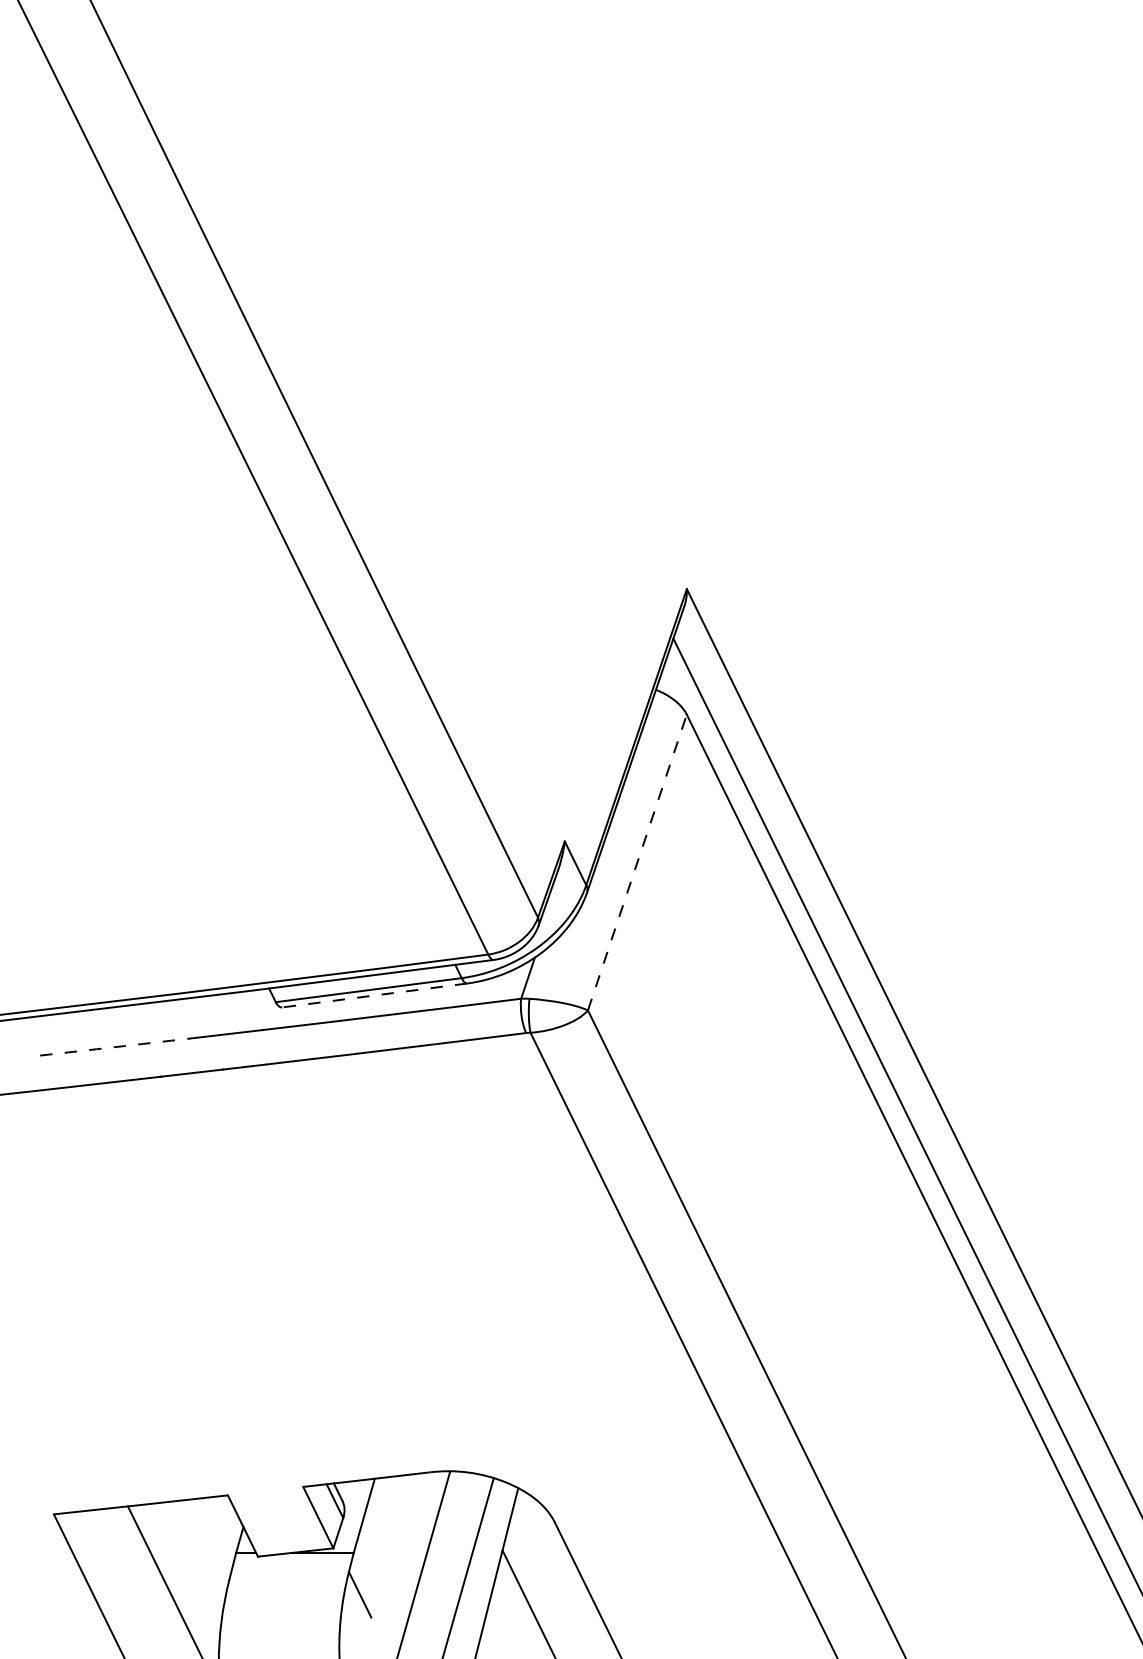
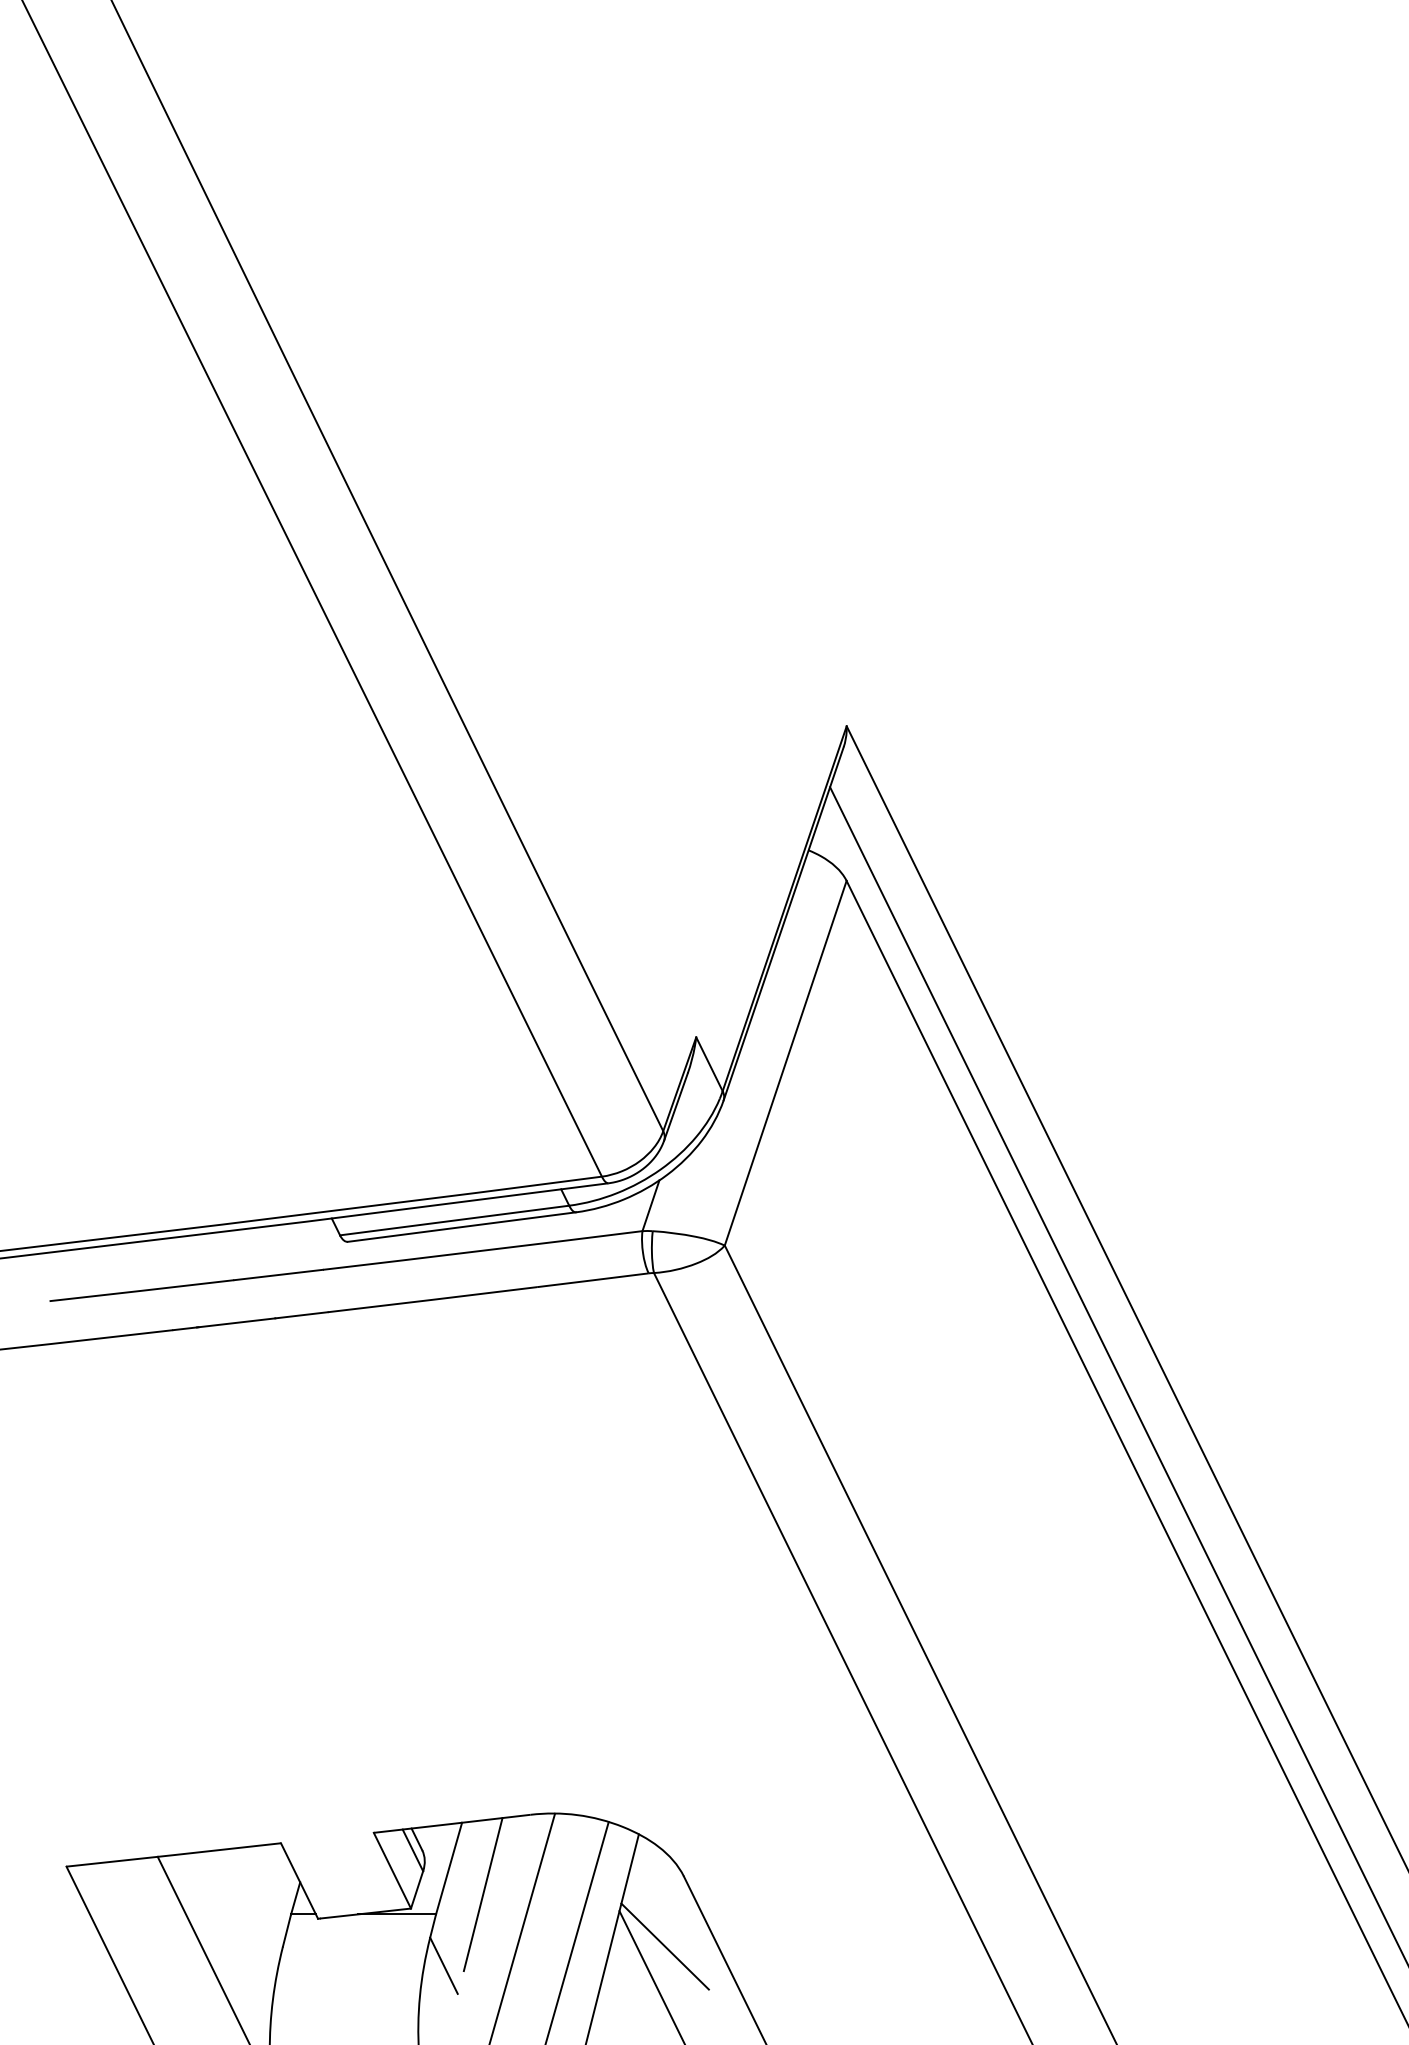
line: (637, 861) -> (785, 1062), dashed -> solid
line: (375, 995) -> (462, 1227), dashed -> solid
arc: (114, 1046) -> (141, 1290), dashed -> solid
line: (391, 1536) -> (482, 1894), added
line: (539, 1579) -> (664, 1946), added

